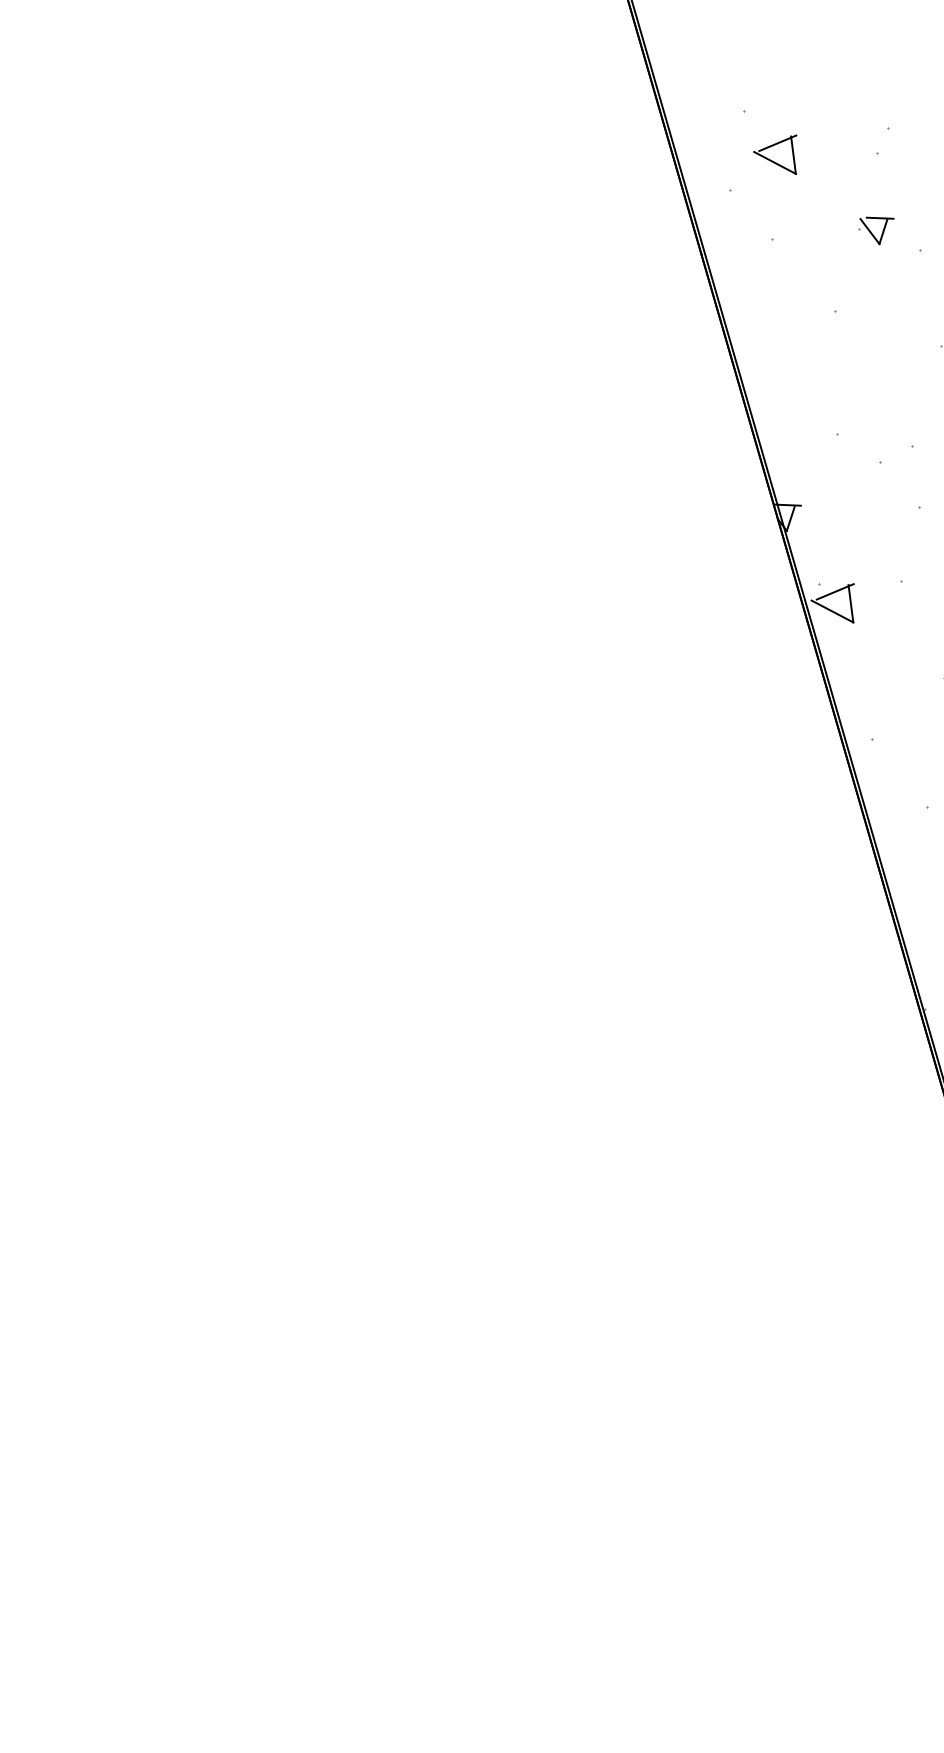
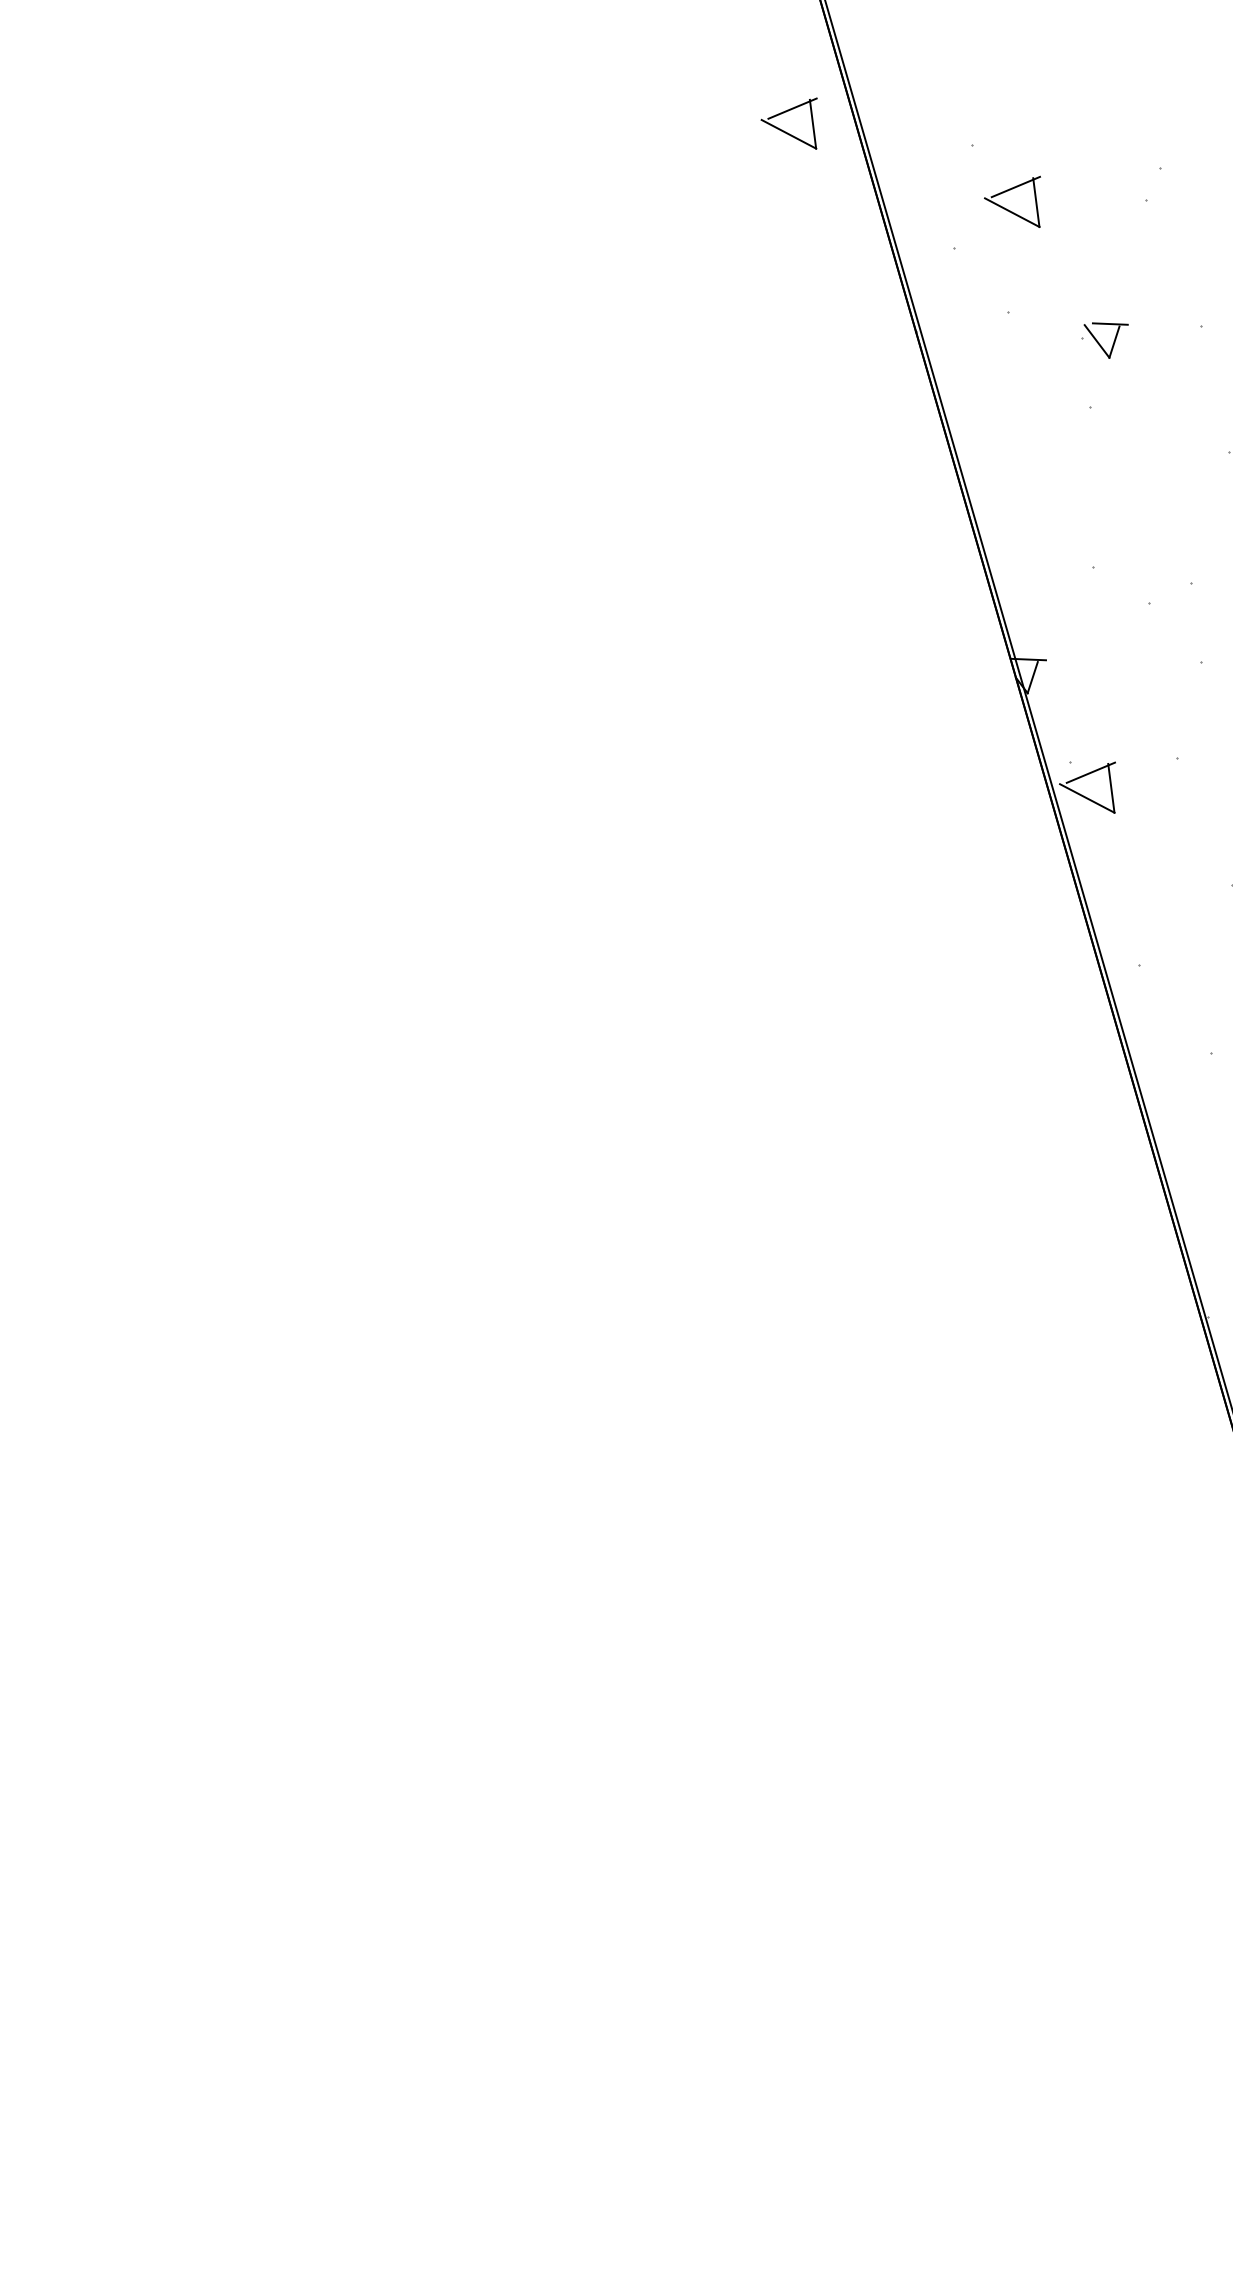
part: (604, 94) -> (789, 123), added
part: (876, 230) -> (1105, 340), moved

